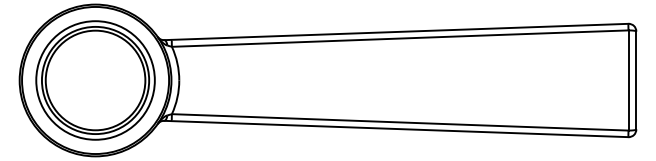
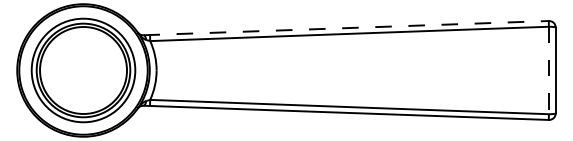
line: (396, 31) -> (346, 27), solid -> dashed
line: (628, 80) -> (548, 70), solid -> dashed

